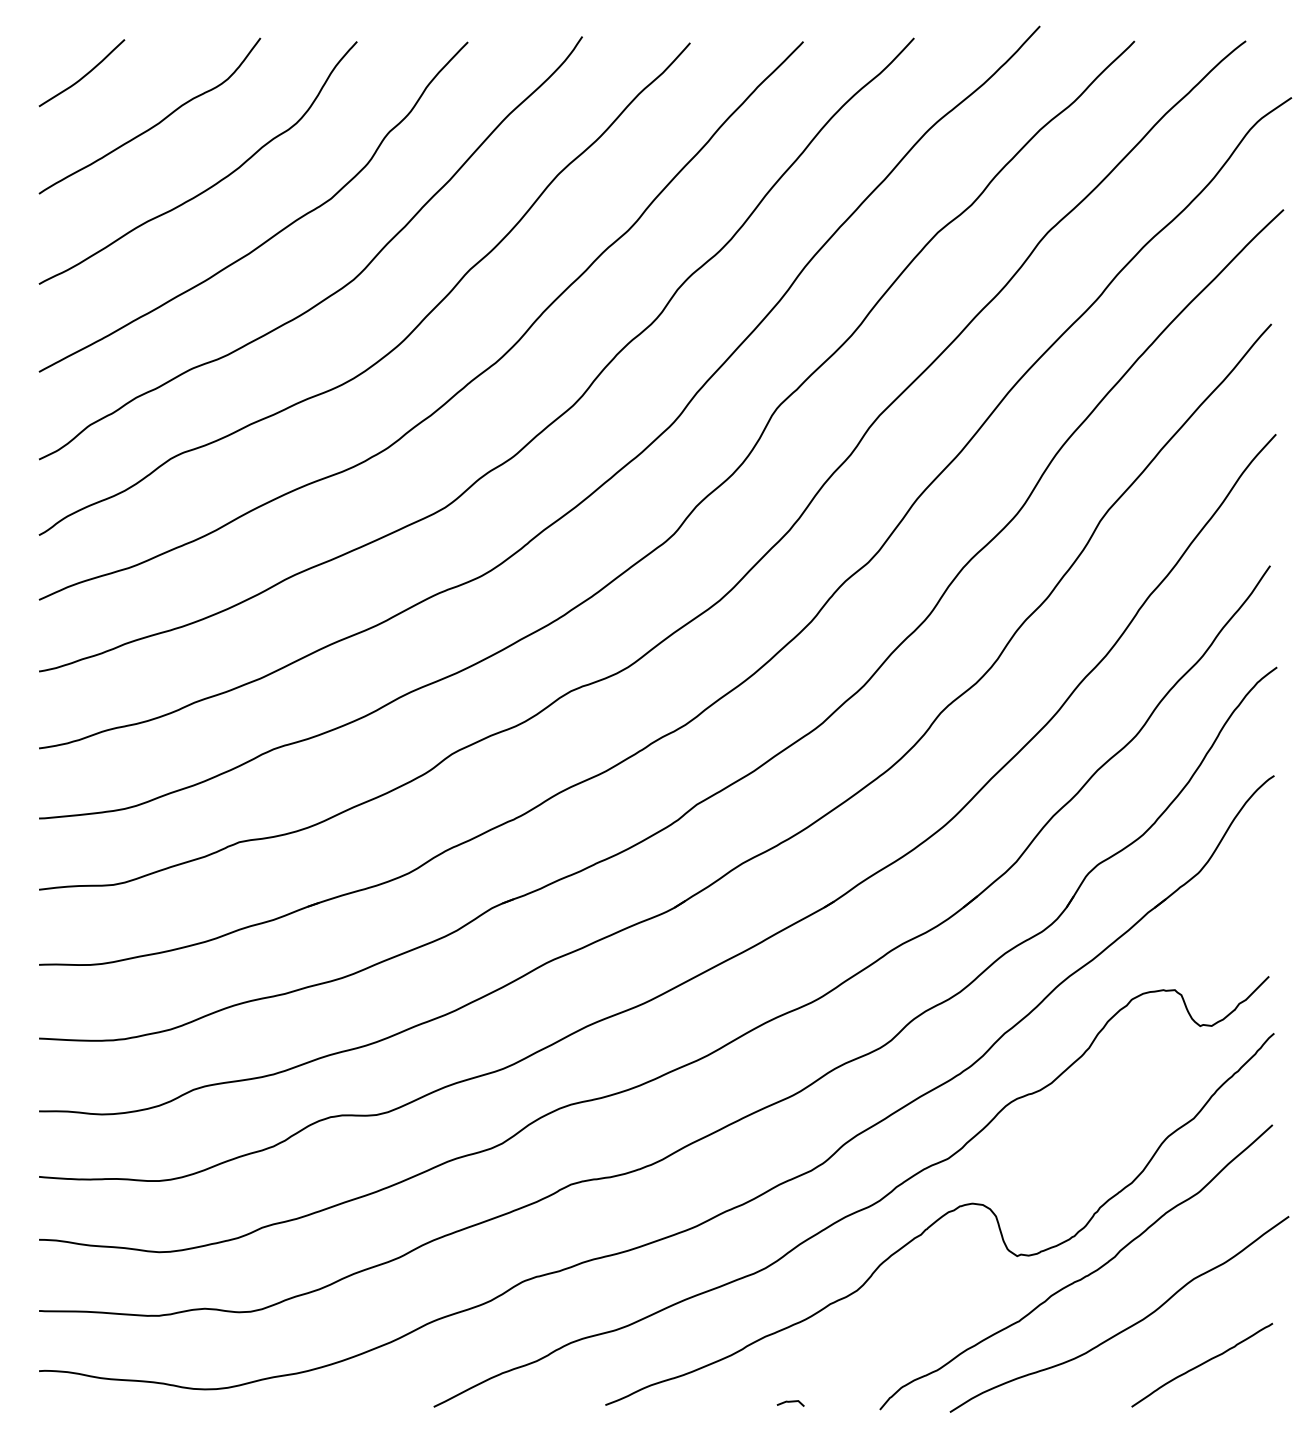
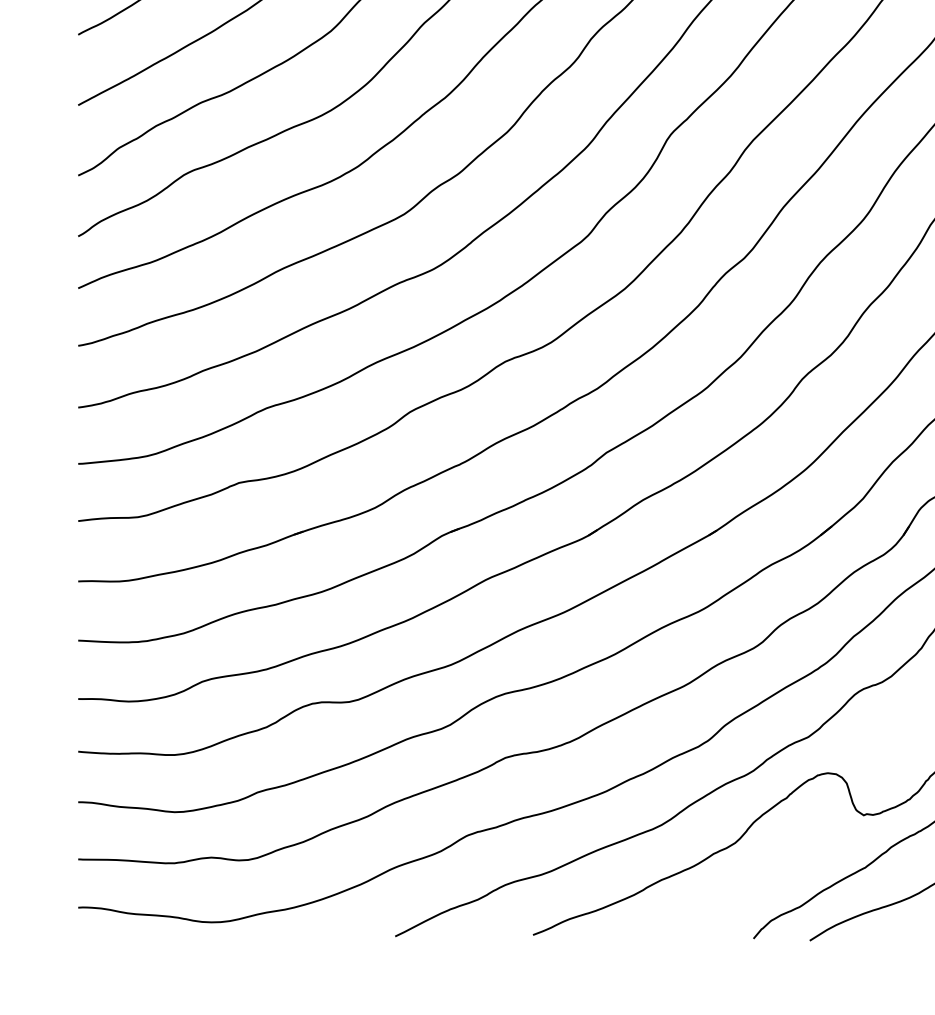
line: (790, 1402) -> (681, 932), removed

